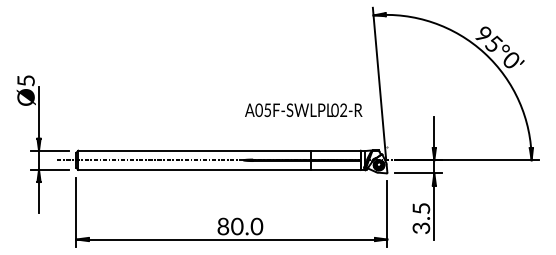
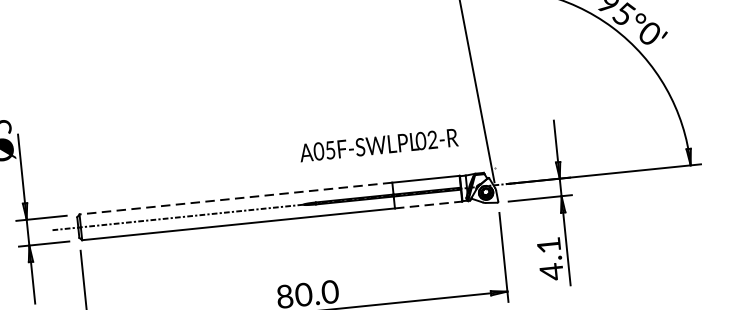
text: (303, 109) -> (378, 144), moved
line: (194, 150) -> (235, 198), solid -> dashed
line: (335, 169) -> (428, 204), solid -> dashed
text: (421, 218) -> (550, 258), 3.5 -> 4.1

